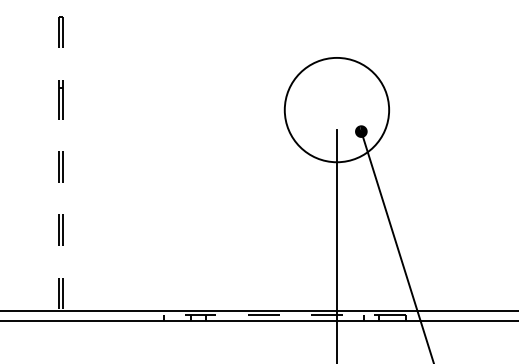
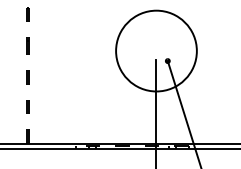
circle: (336, 108) -> (156, 50), size x1.67

